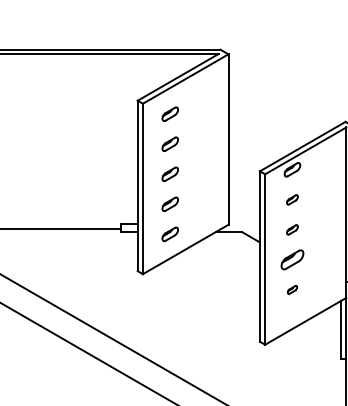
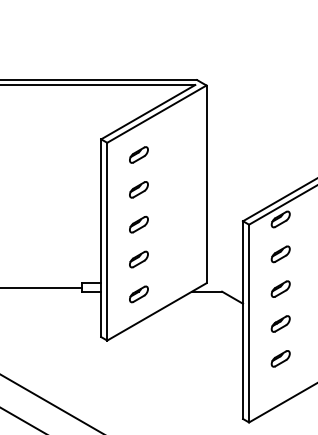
part: (292, 199) -> (280, 253), size x1.43
part: (292, 229) -> (280, 288), size x1.43
part: (292, 259) -> (280, 323), size x0.71
part: (292, 289) -> (280, 358), size x1.67

